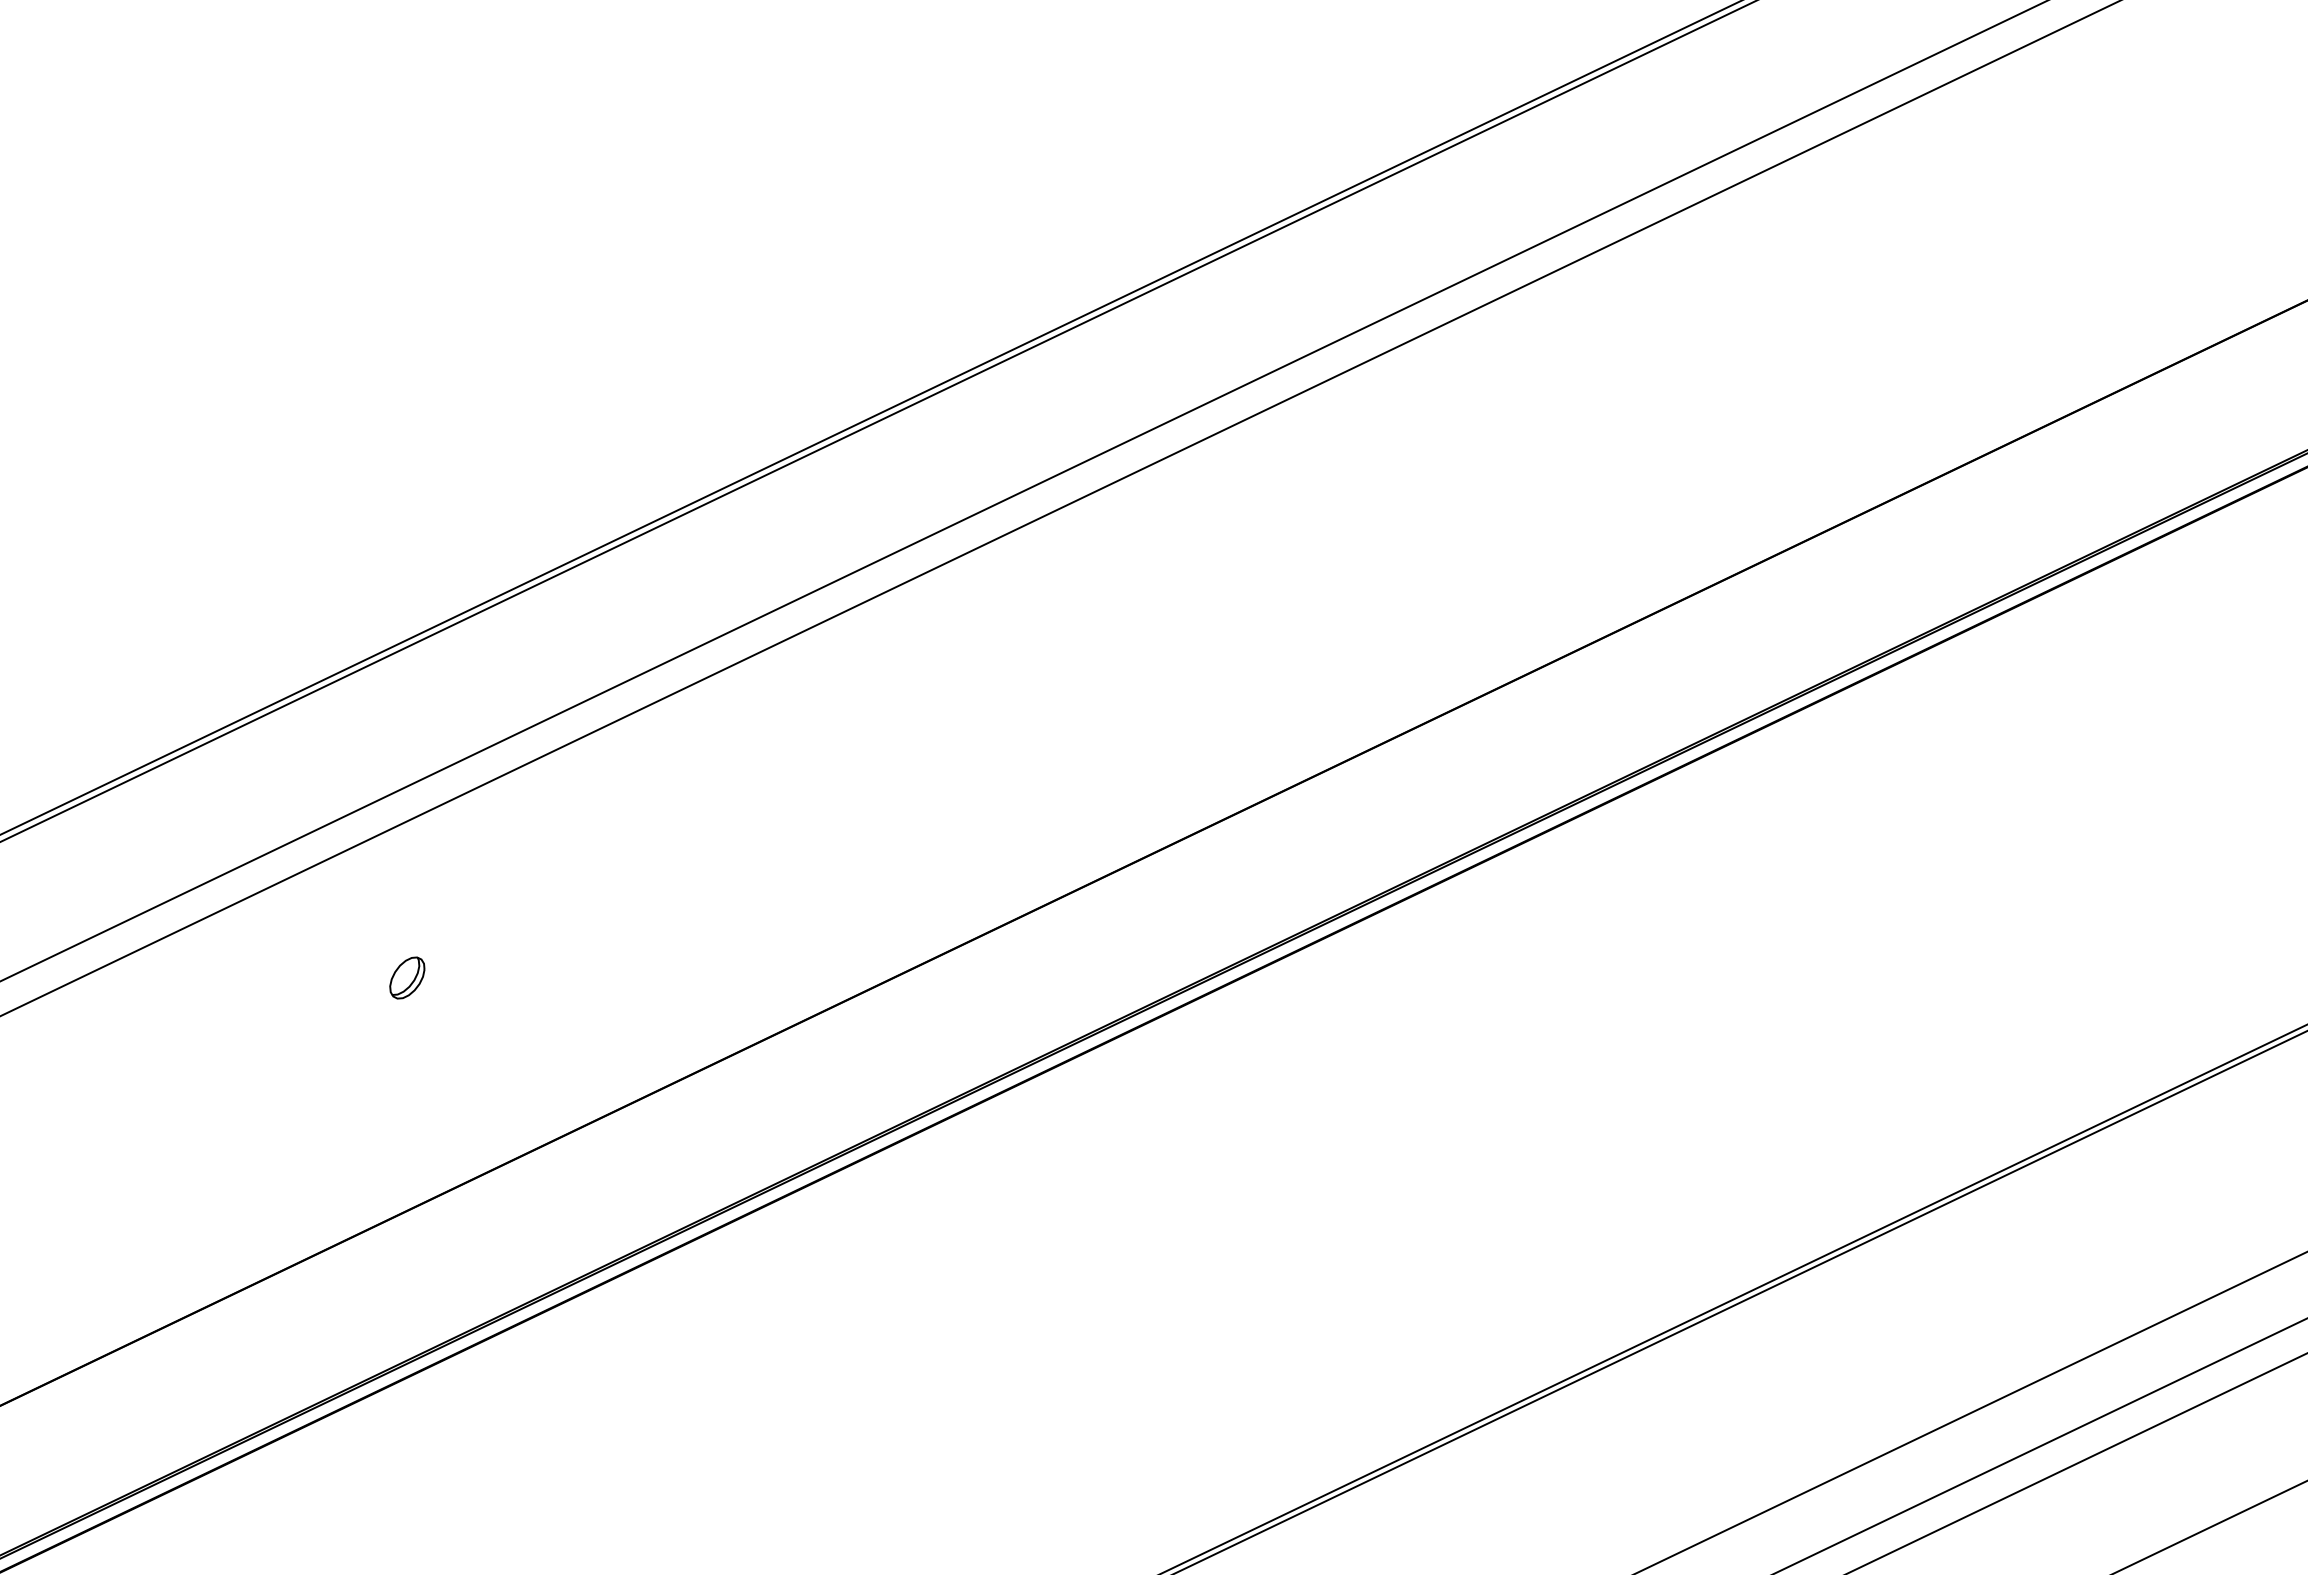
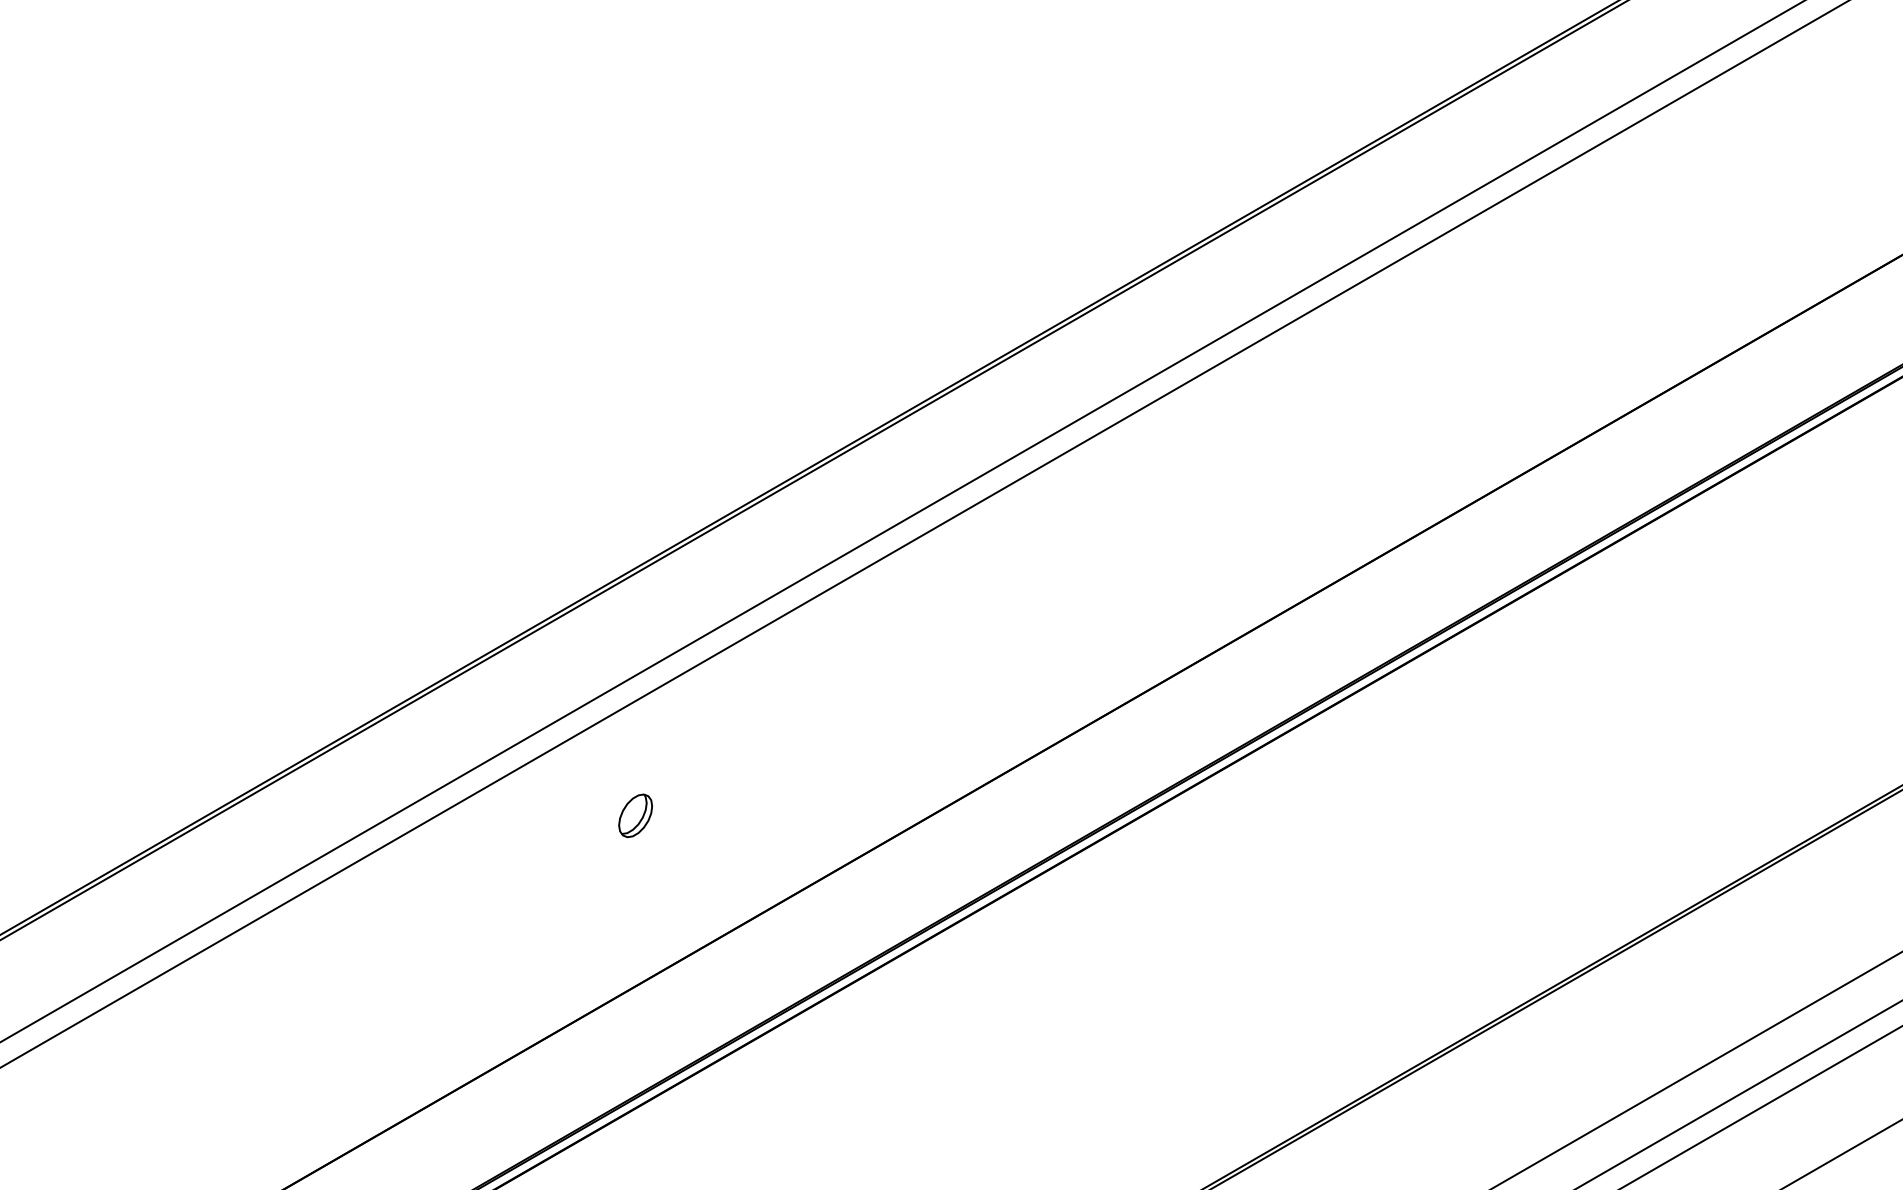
part: (407, 977) -> (635, 815), size x1.43

